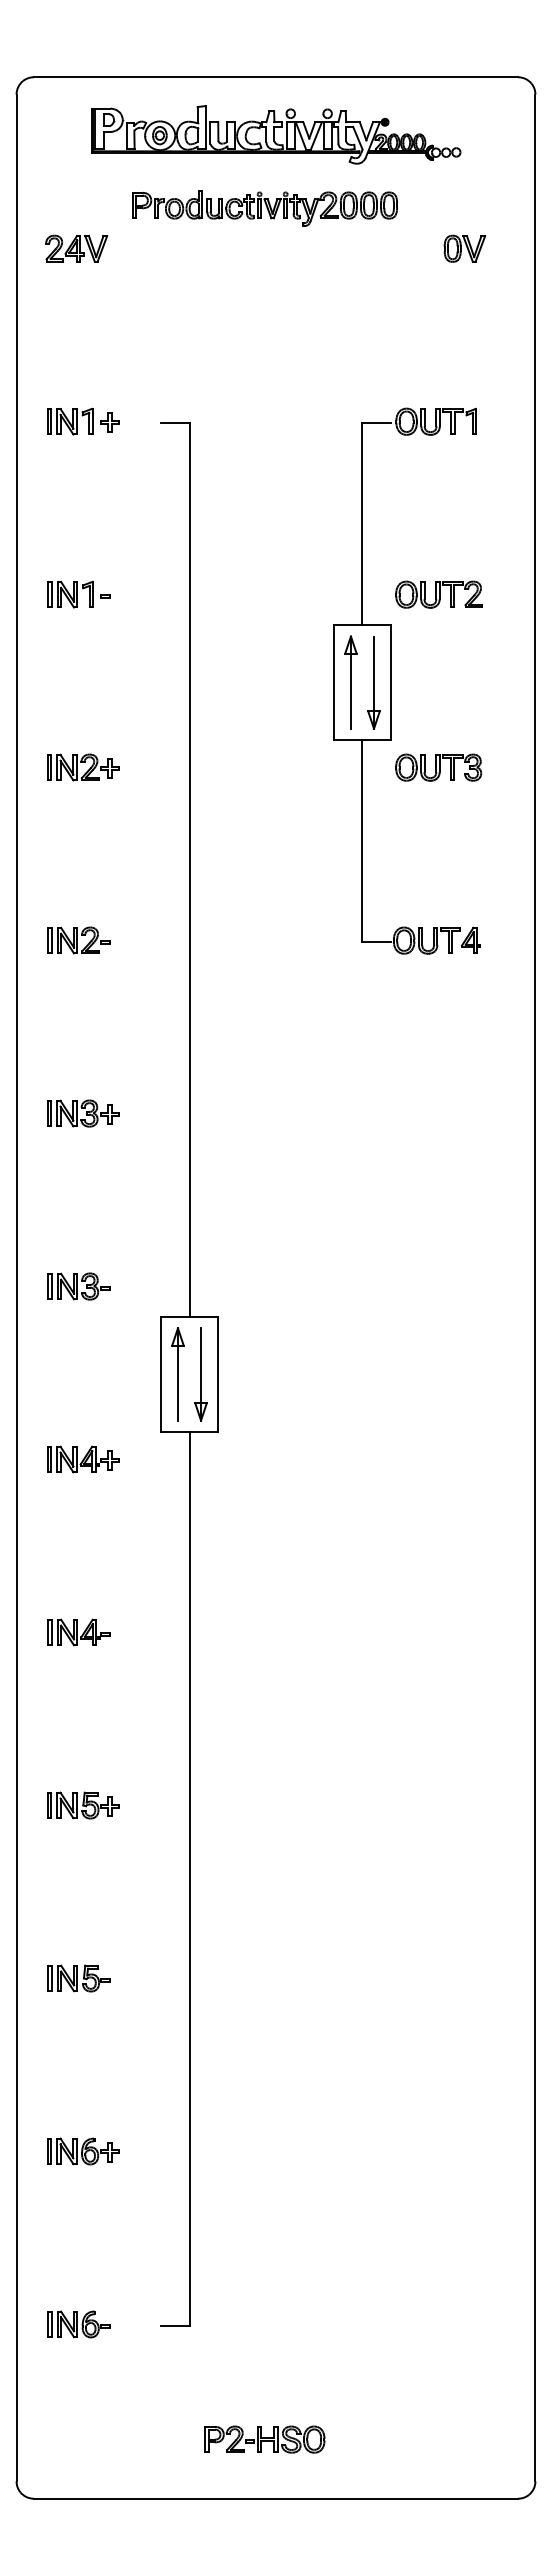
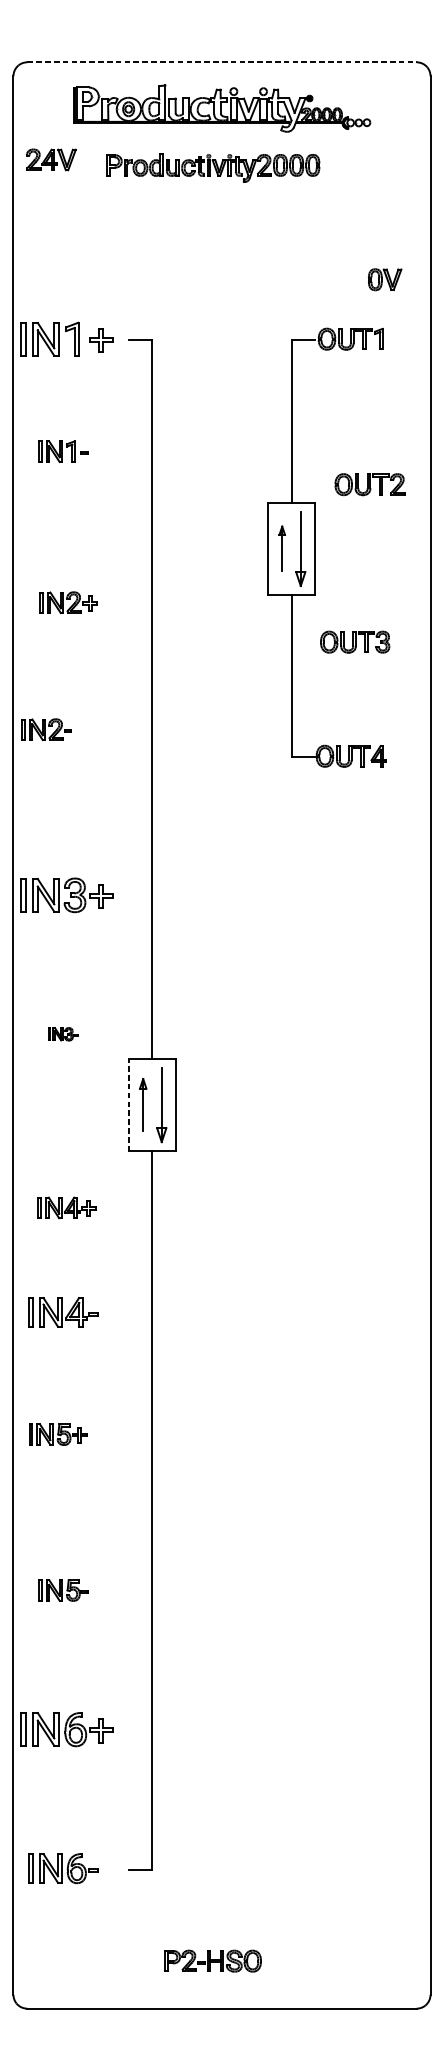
line: (276, 77) -> (222, 62), solid -> dashed
part: (76, 248) -> (51, 159), moved
part: (464, 248) -> (384, 279), moved
part: (83, 421) -> (67, 339), size x1.6
part: (78, 594) -> (63, 451), moved
part: (438, 594) -> (369, 484), moved
part: (350, 682) -> (281, 548), size x0.6
part: (83, 767) -> (68, 602), moved
part: (438, 767) -> (355, 642), moved
part: (78, 940) -> (46, 729), moved
part: (83, 1113) -> (67, 895), size x1.6
part: (78, 1286) -> (63, 1034), size x0.6
line: (160, 1374) -> (129, 1105), solid -> dashed
part: (177, 1374) -> (142, 1105), size x0.7
part: (83, 1459) -> (67, 1207), moved
part: (78, 1632) -> (63, 1312), size x1.4
part: (83, 1805) -> (58, 1434), moved
part: (83, 2151) -> (67, 1729), size x1.6
part: (78, 2324) -> (63, 1868), size x1.4

